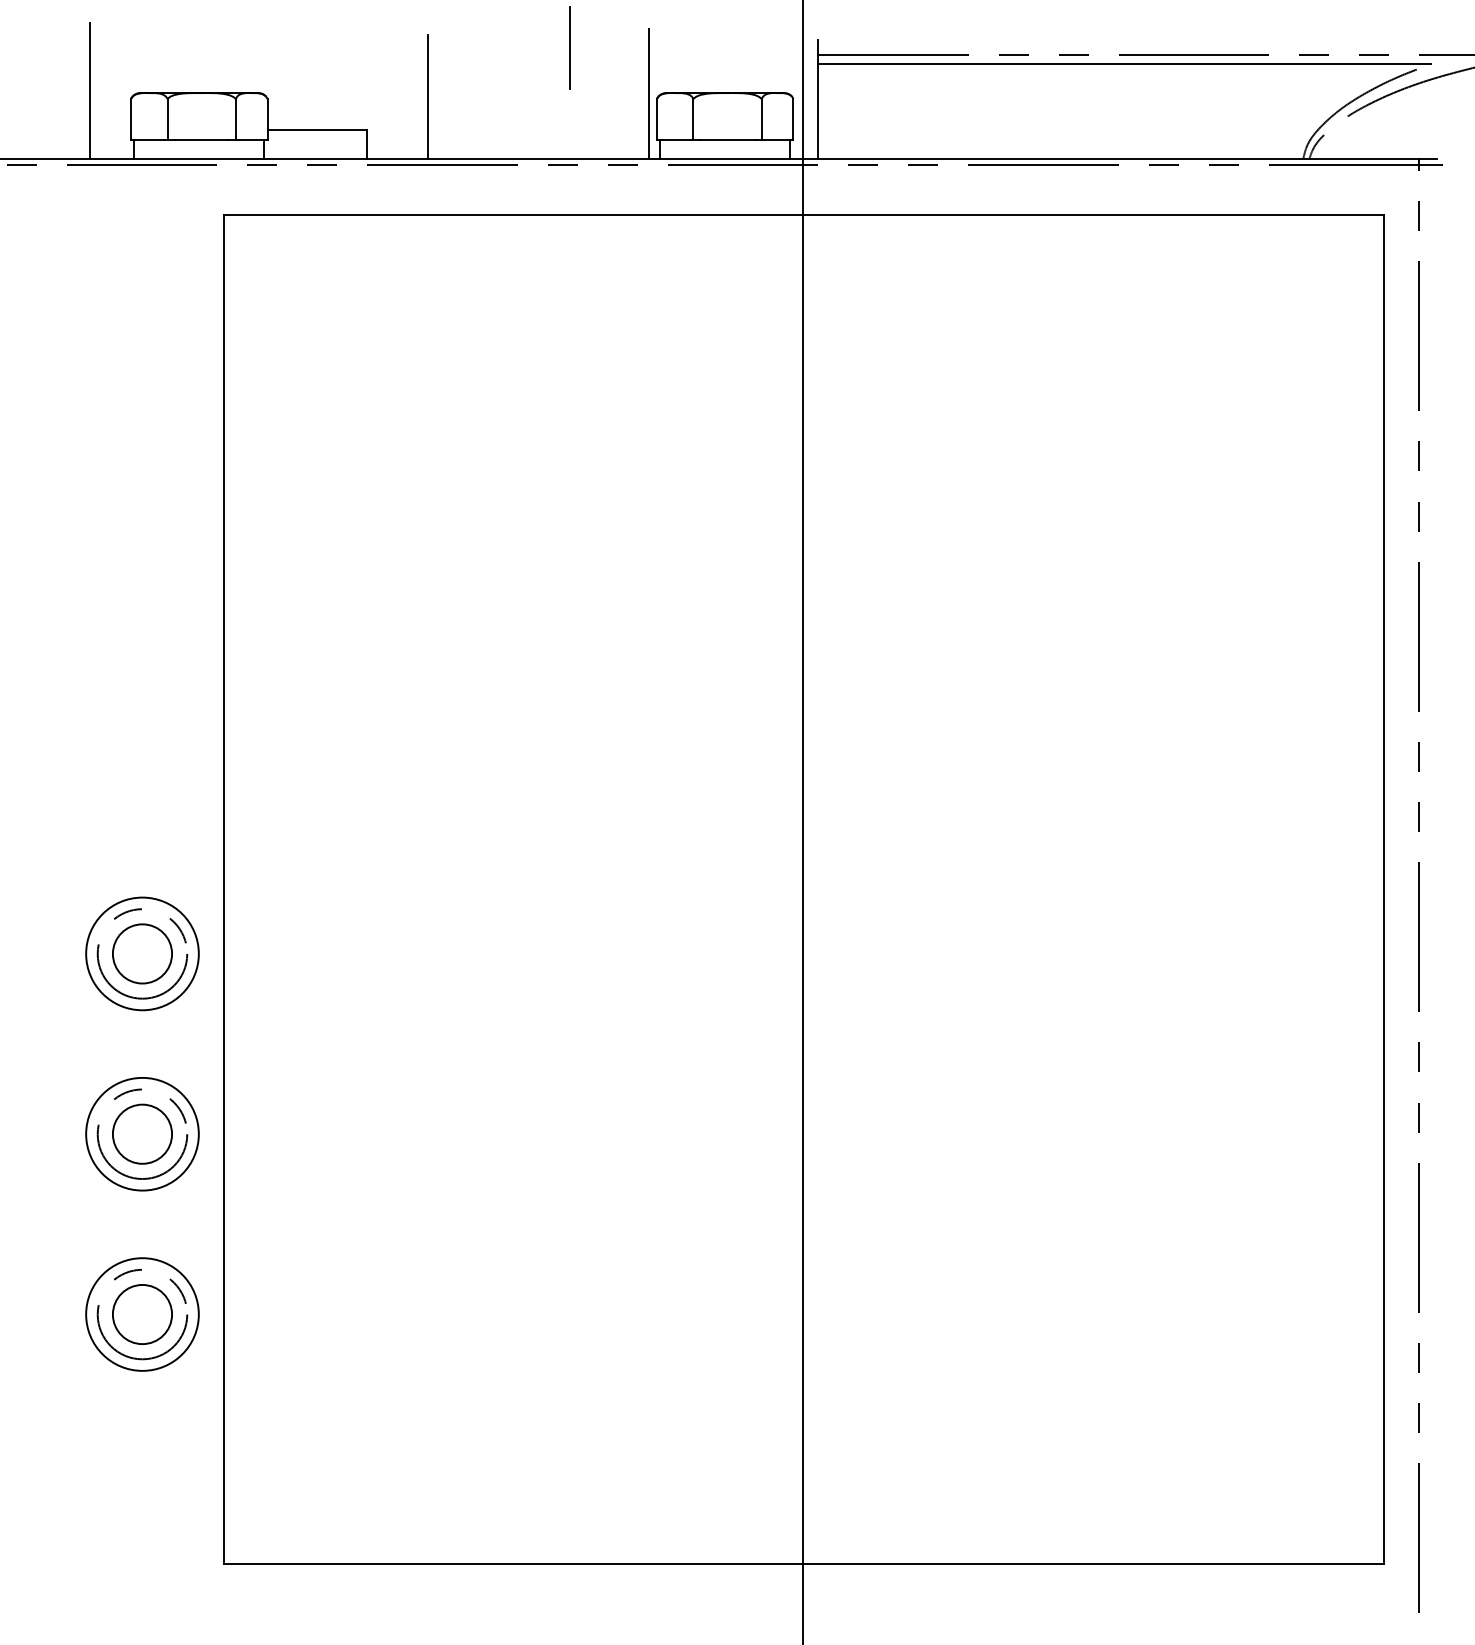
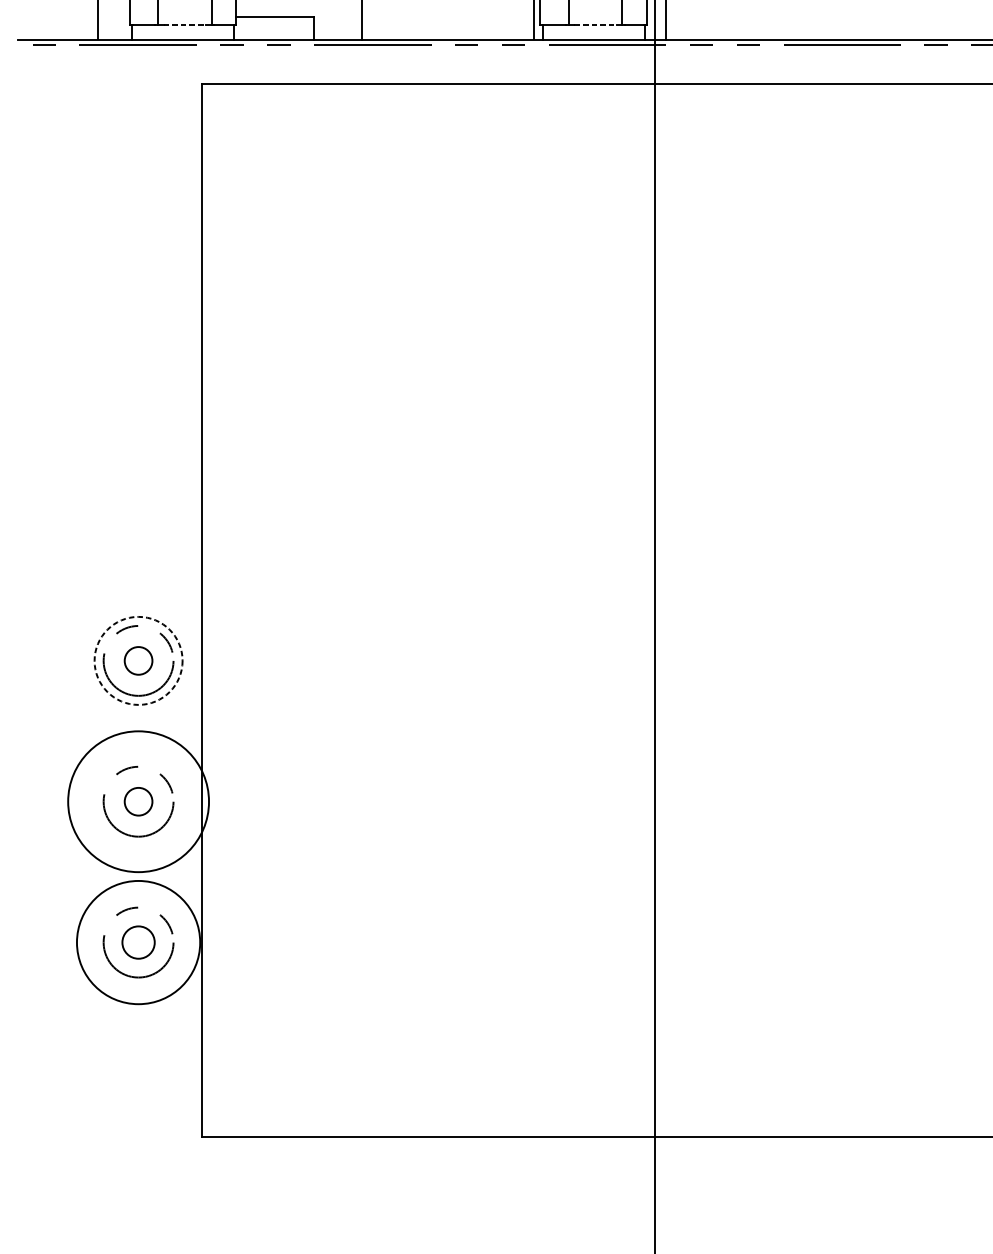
line: (202, 140) -> (185, 25), solid -> dashed
line: (728, 140) -> (596, 25), solid -> dashed
circle: (142, 953) -> (138, 660), size x0.6
circle: (142, 953) -> (138, 660), solid -> dashed
circle: (142, 1133) -> (138, 801), size x0.6
circle: (142, 1133) -> (138, 801), size x1.6
circle: (142, 1314) -> (138, 942), size x0.7
circle: (142, 1314) -> (138, 942), size x1.4

